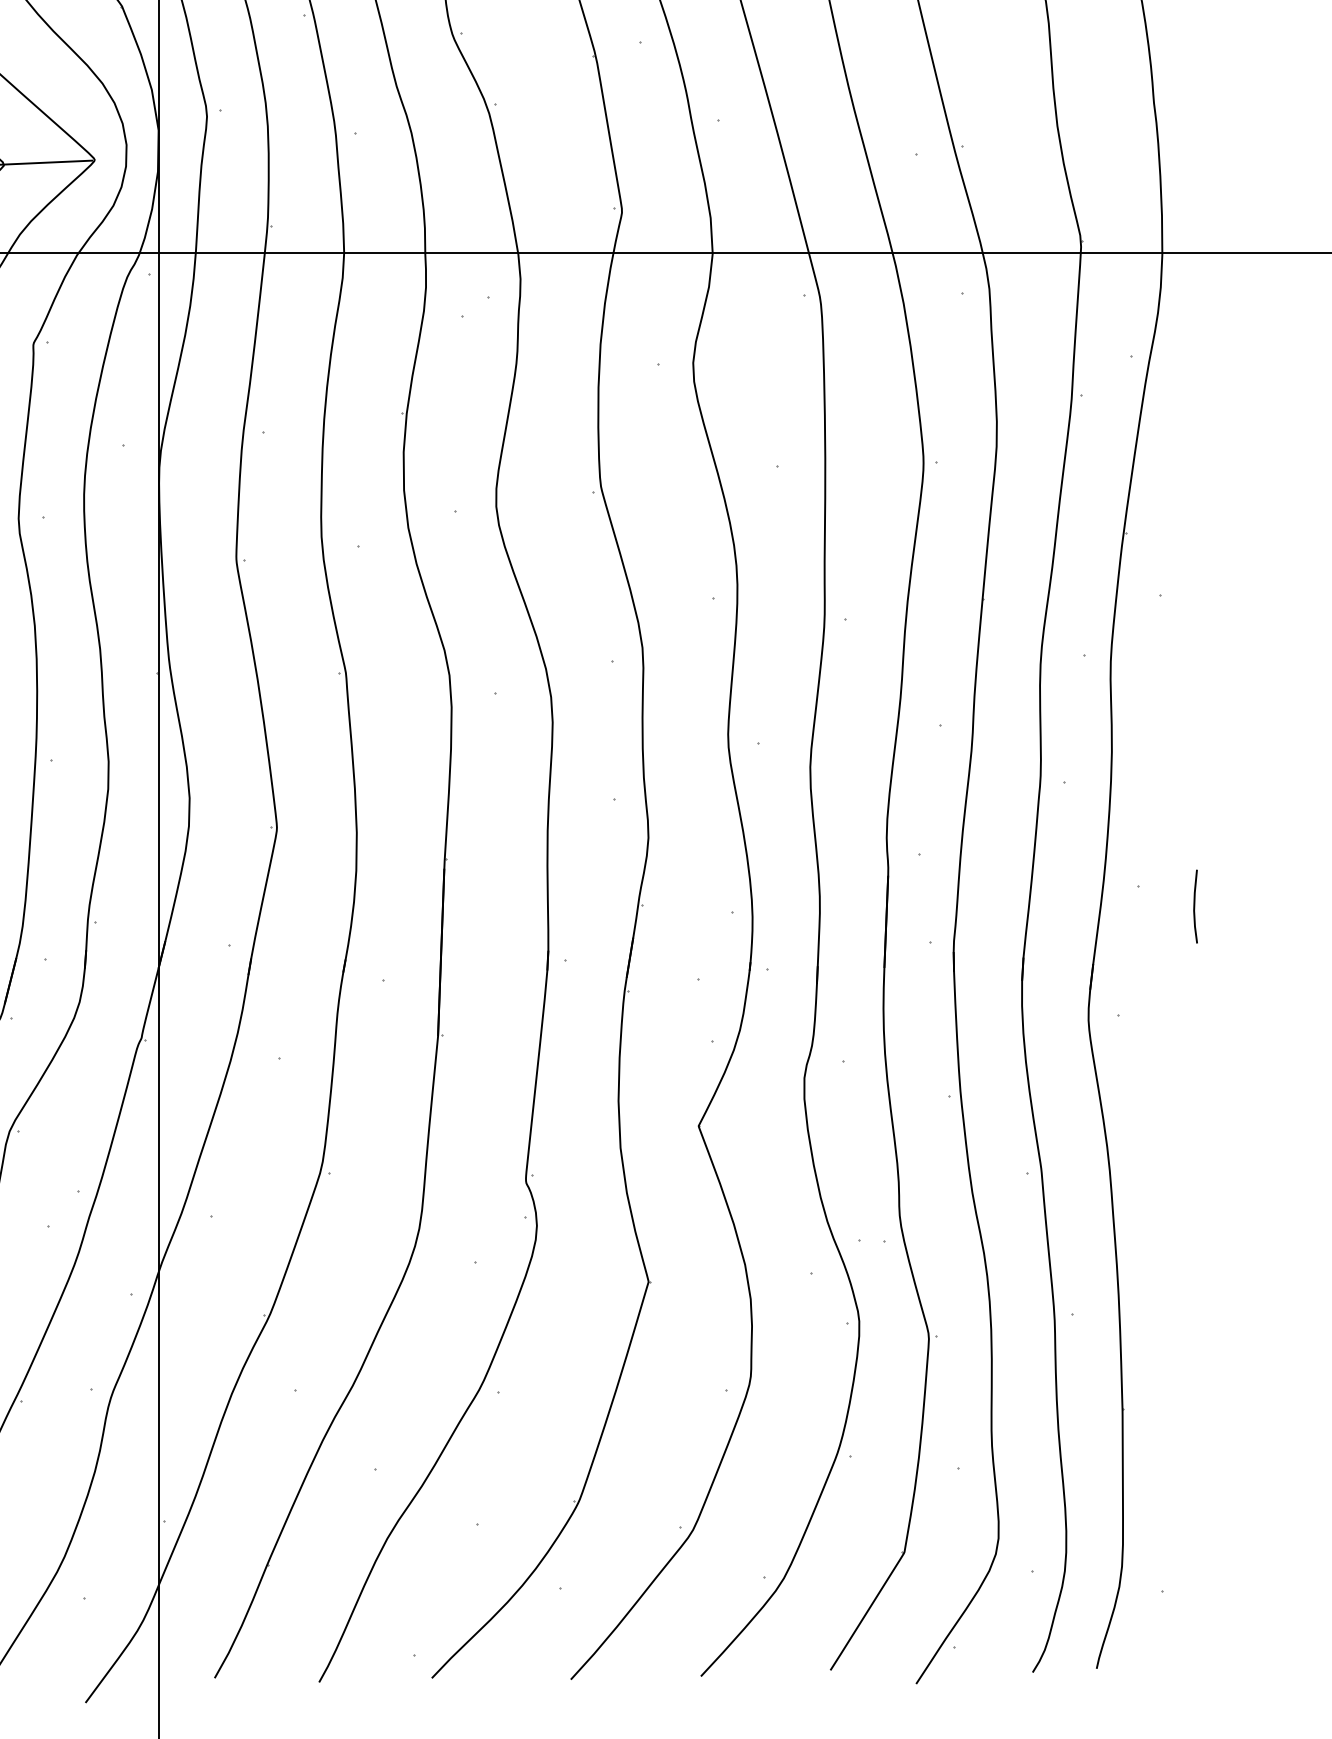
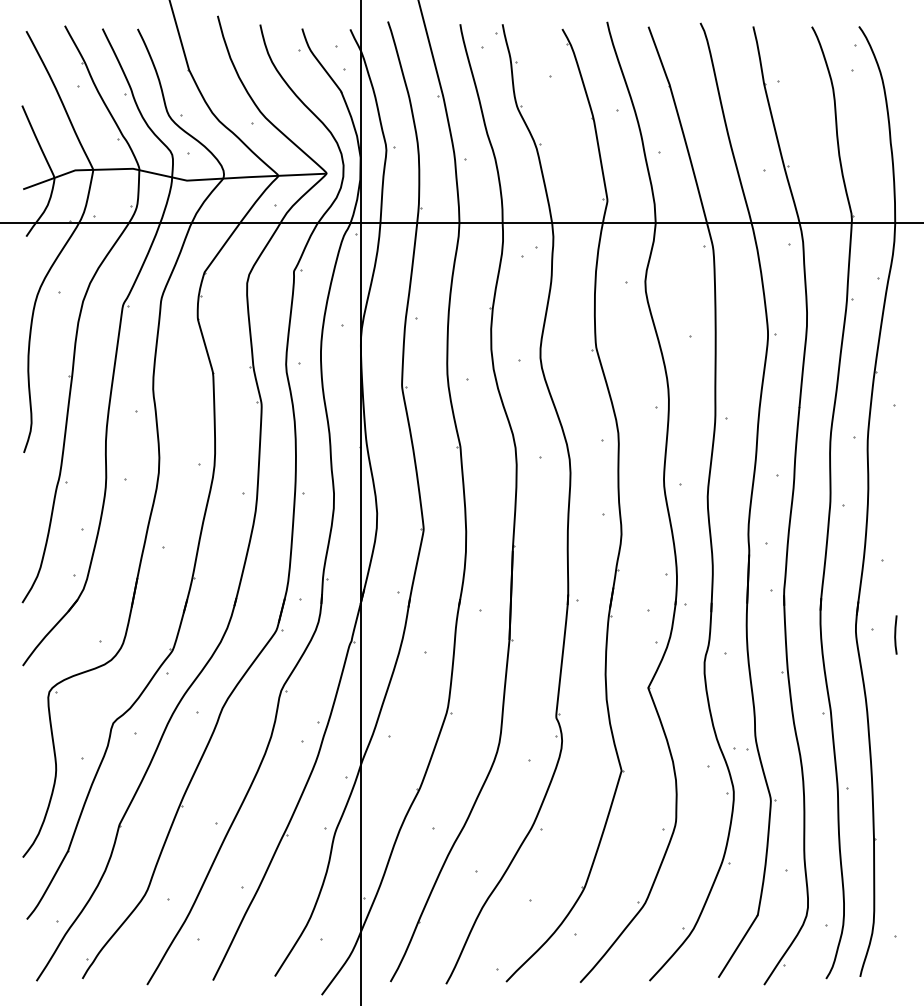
line: (1194, 905) -> (895, 634), moved

